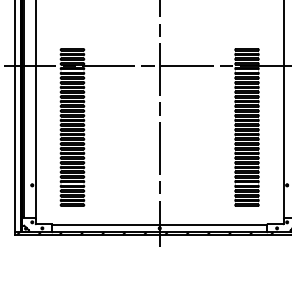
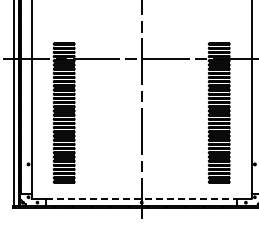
line: (160, 224) -> (142, 199), solid -> dashed

